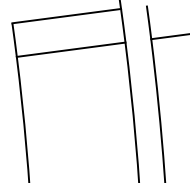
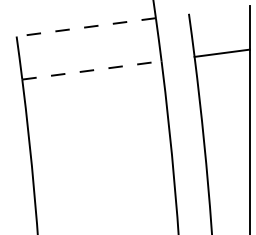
line: (66, 16) -> (85, 27), solid -> dashed
line: (71, 49) -> (92, 70), solid -> dashed

